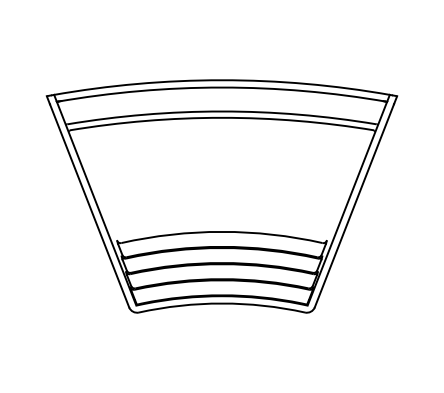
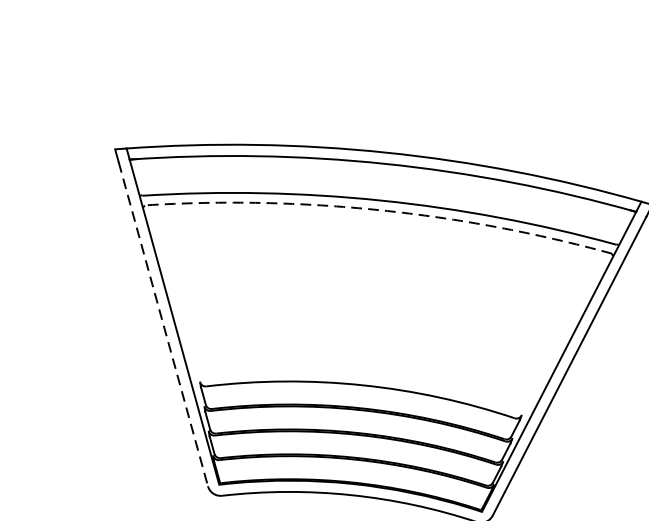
arc: (222, 117) -> (381, 209), solid -> dashed
line: (89, 205) -> (163, 323), solid -> dashed

